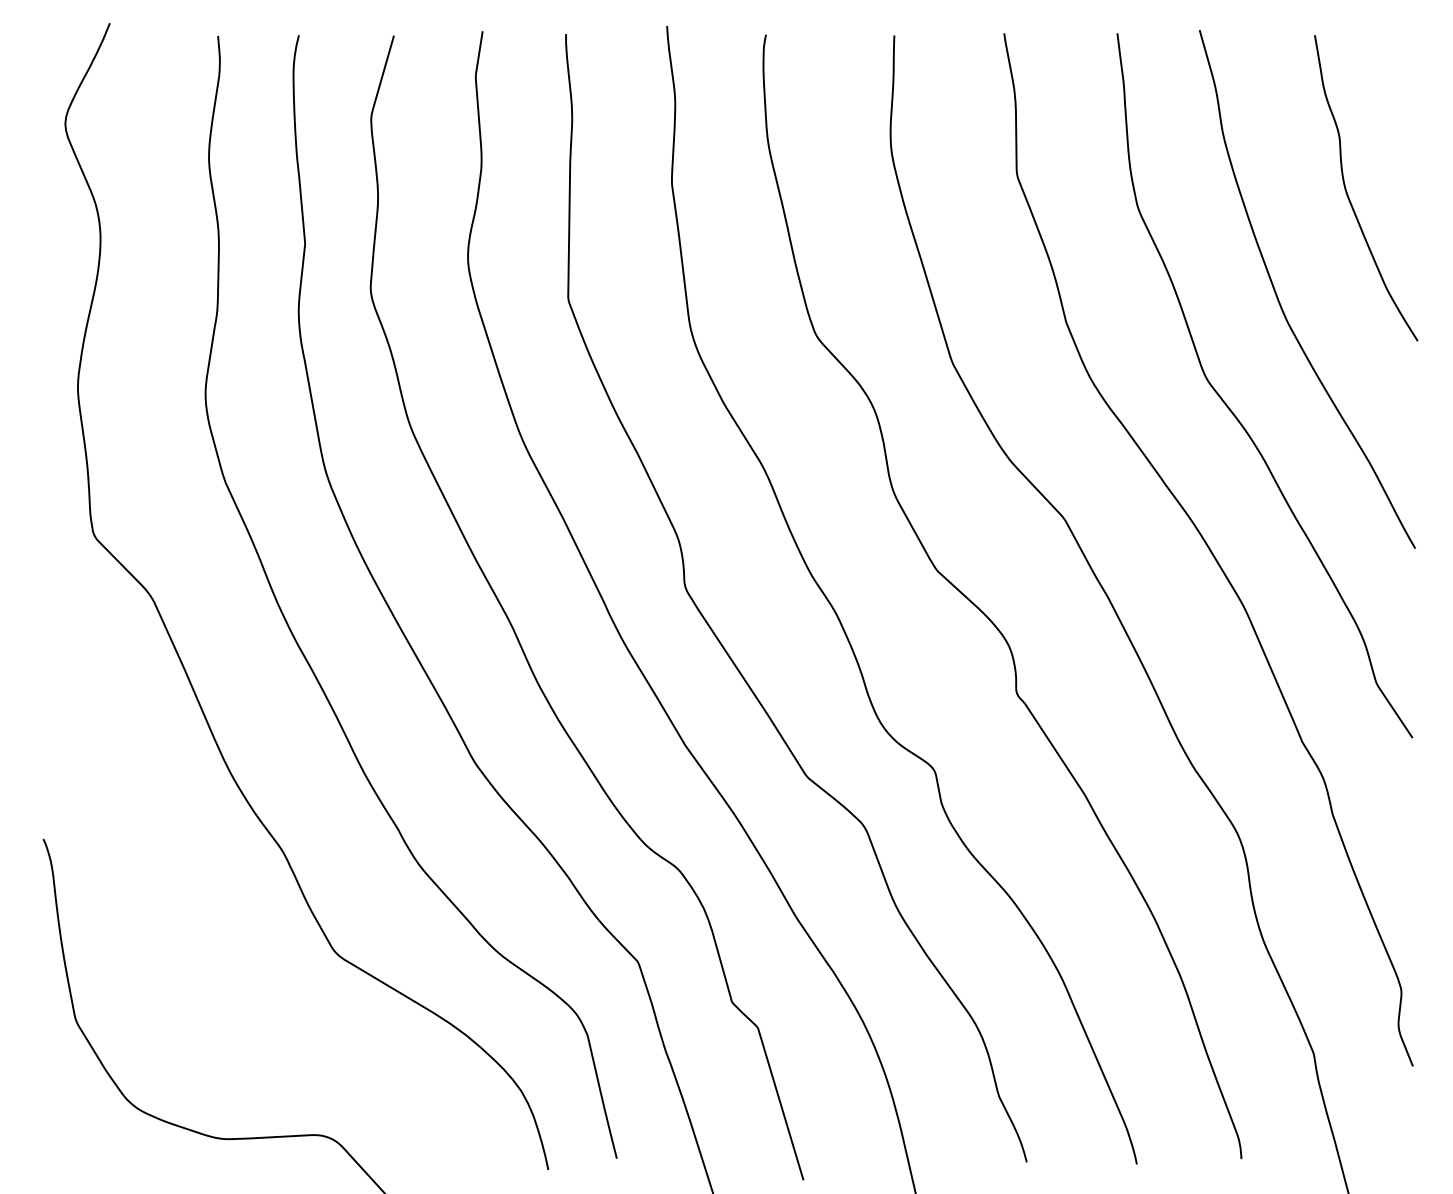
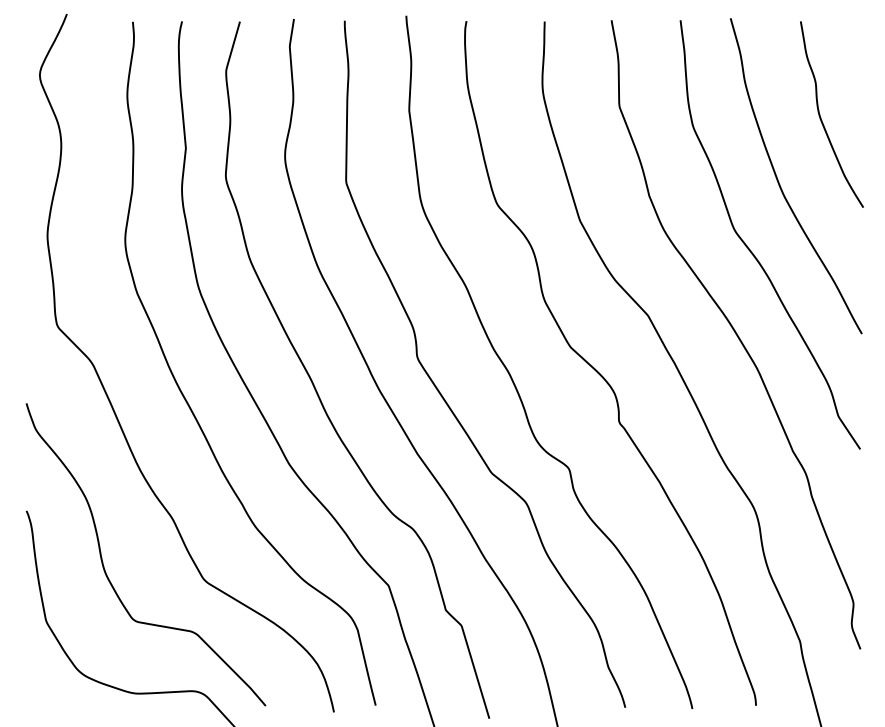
curve: (171, 930) -> (104, 566), added

